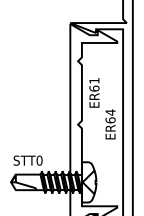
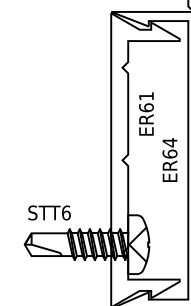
text: (39, 160) -> (66, 212), STT0 -> STT6

